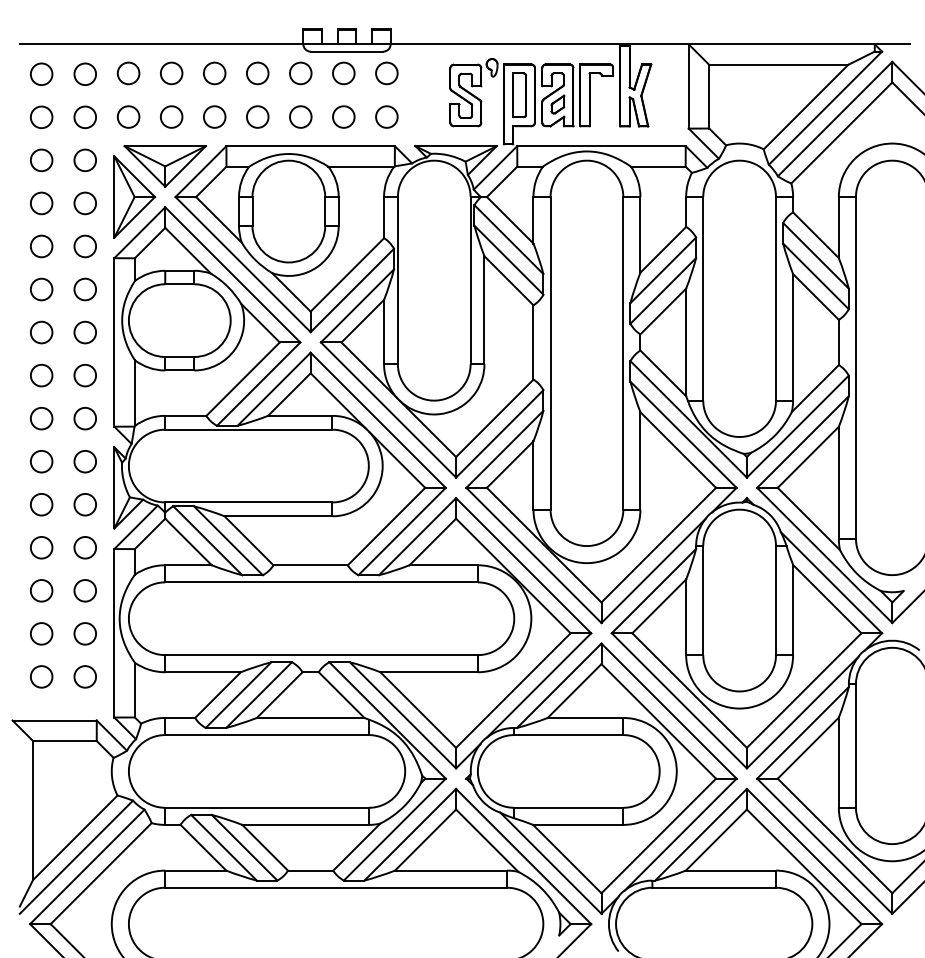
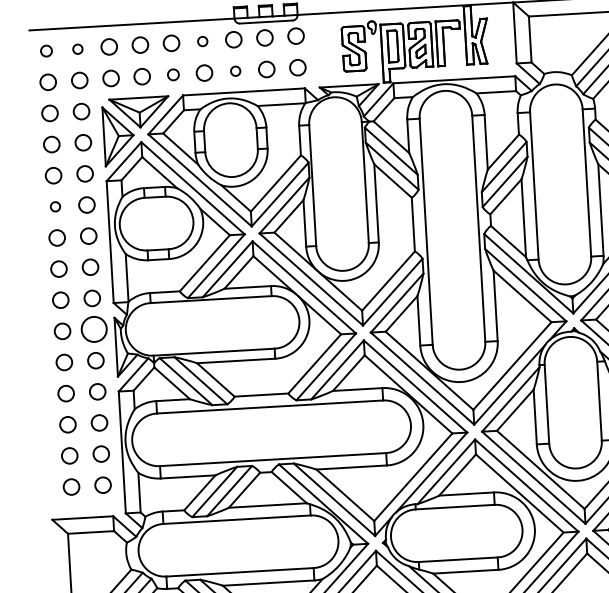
circle: (41, 73) -> (46, 50), size x0.7
circle: (84, 73) -> (77, 48), size x0.6
circle: (257, 73) -> (202, 41), size x0.6
circle: (214, 116) -> (173, 74), size x0.7
circle: (300, 116) -> (235, 70), size x0.6
circle: (41, 289) -> (55, 206), size x0.6
circle: (84, 461) -> (93, 329), size x1.6

